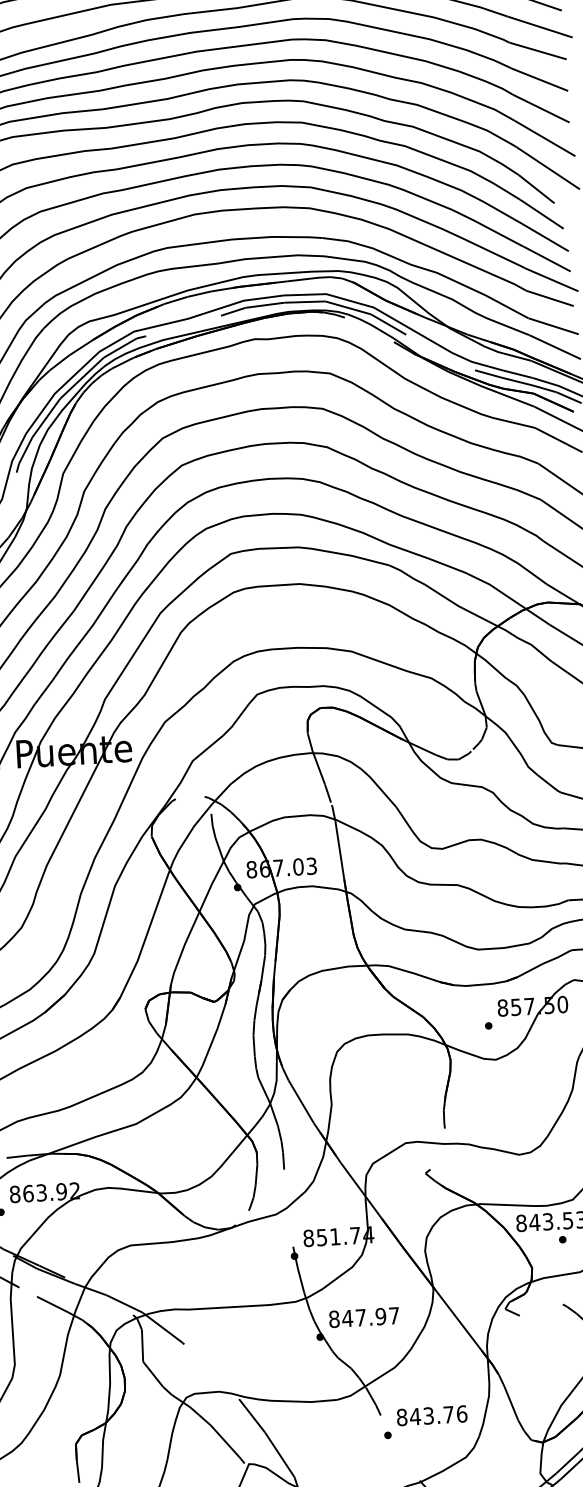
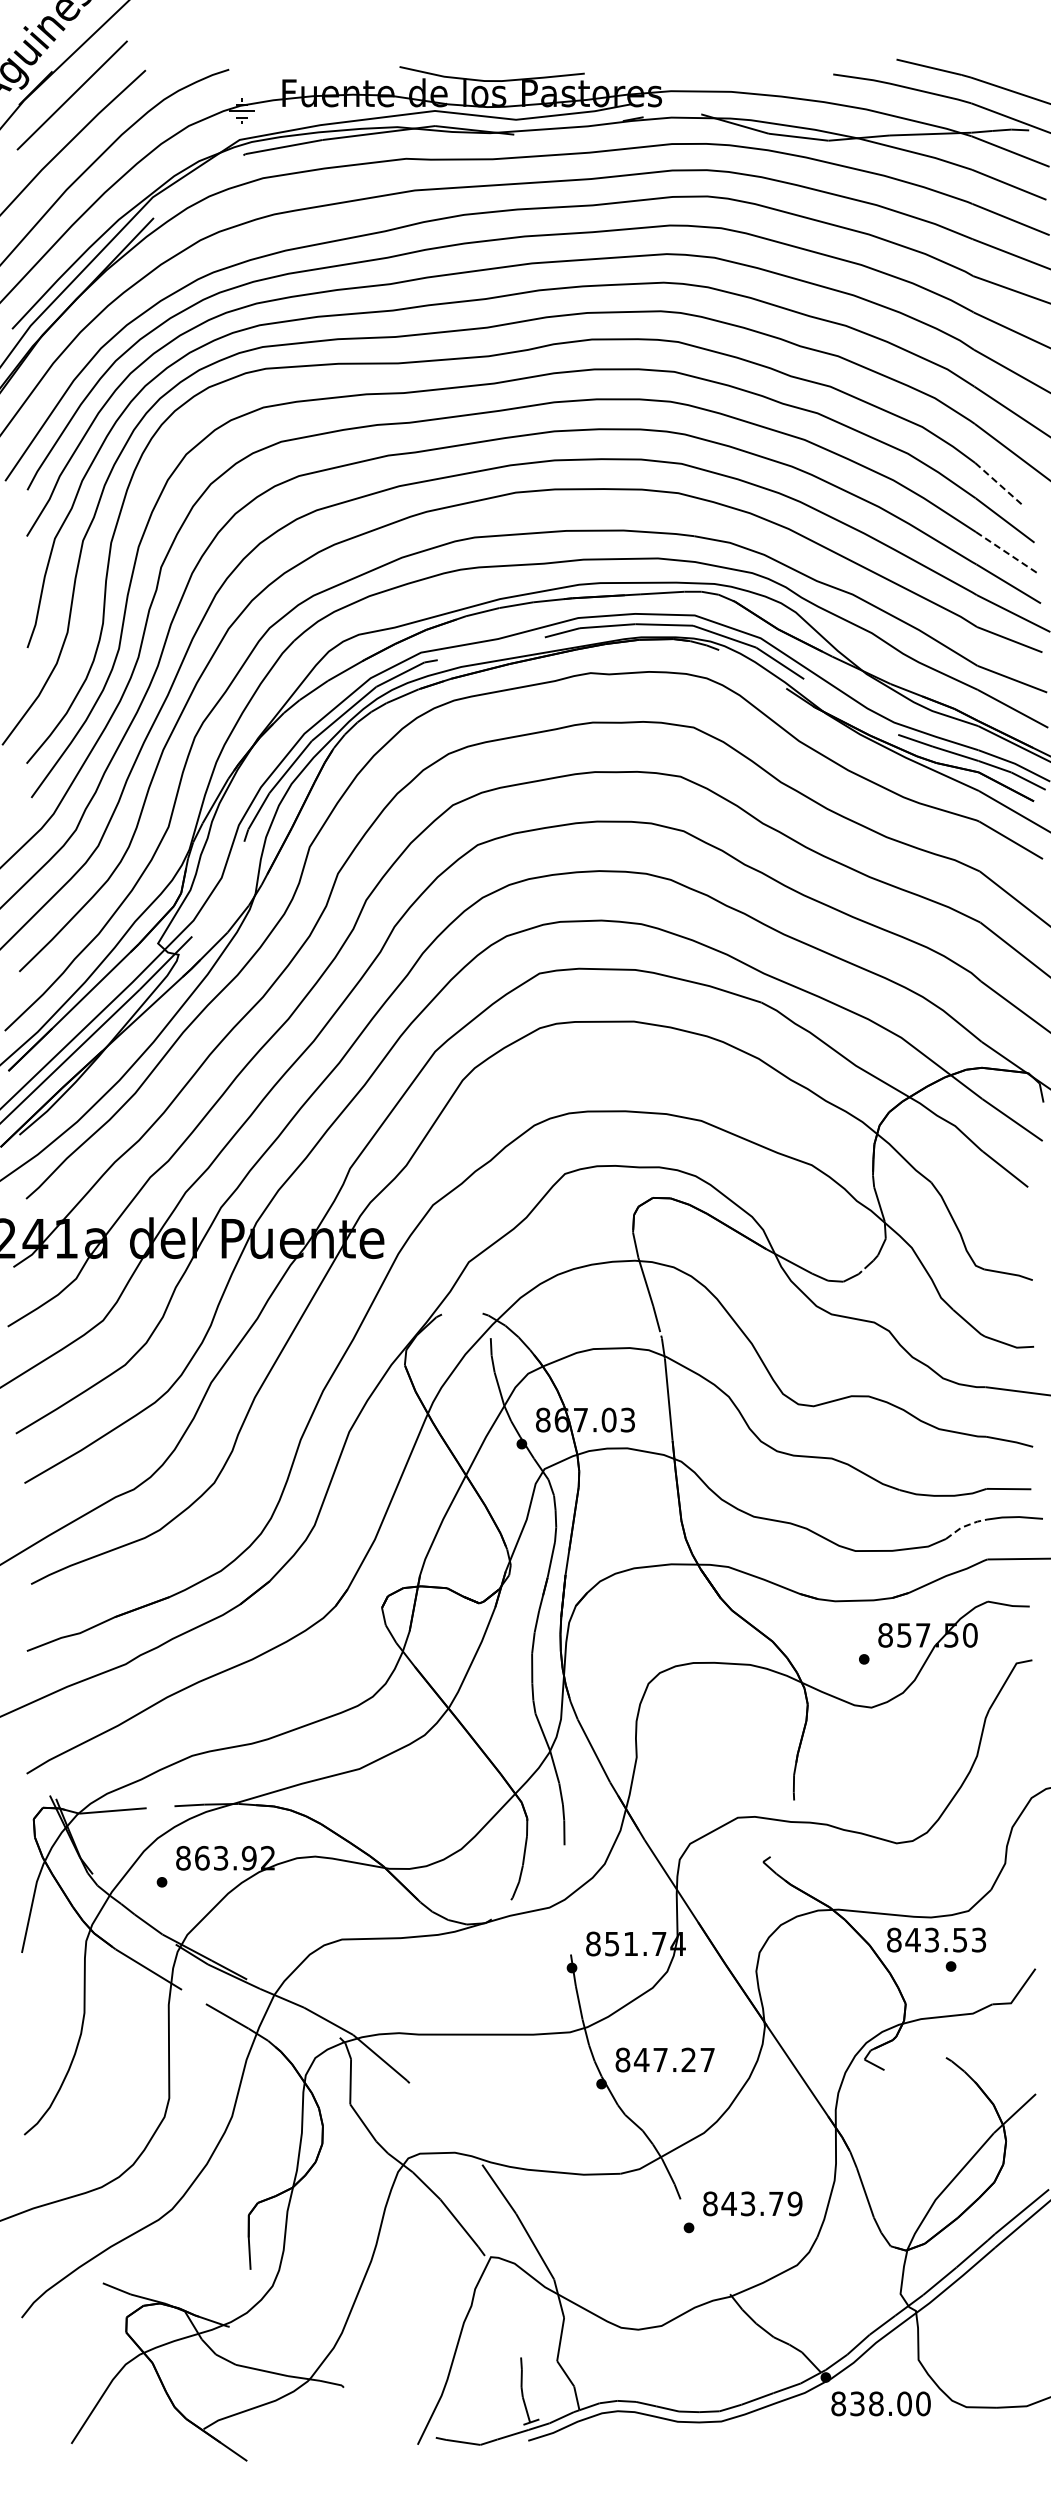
line: (536, 189) -> (999, 484), solid -> dashed
line: (545, 237) -> (1008, 553), solid -> dashed
line: (554, 927) -> (964, 1526), solid -> dashed
text: (380, 1316) -> (688, 2059), 847.97 -> 847.27
text: (461, 1413) -> (794, 2203), 843.76 -> 843.79

